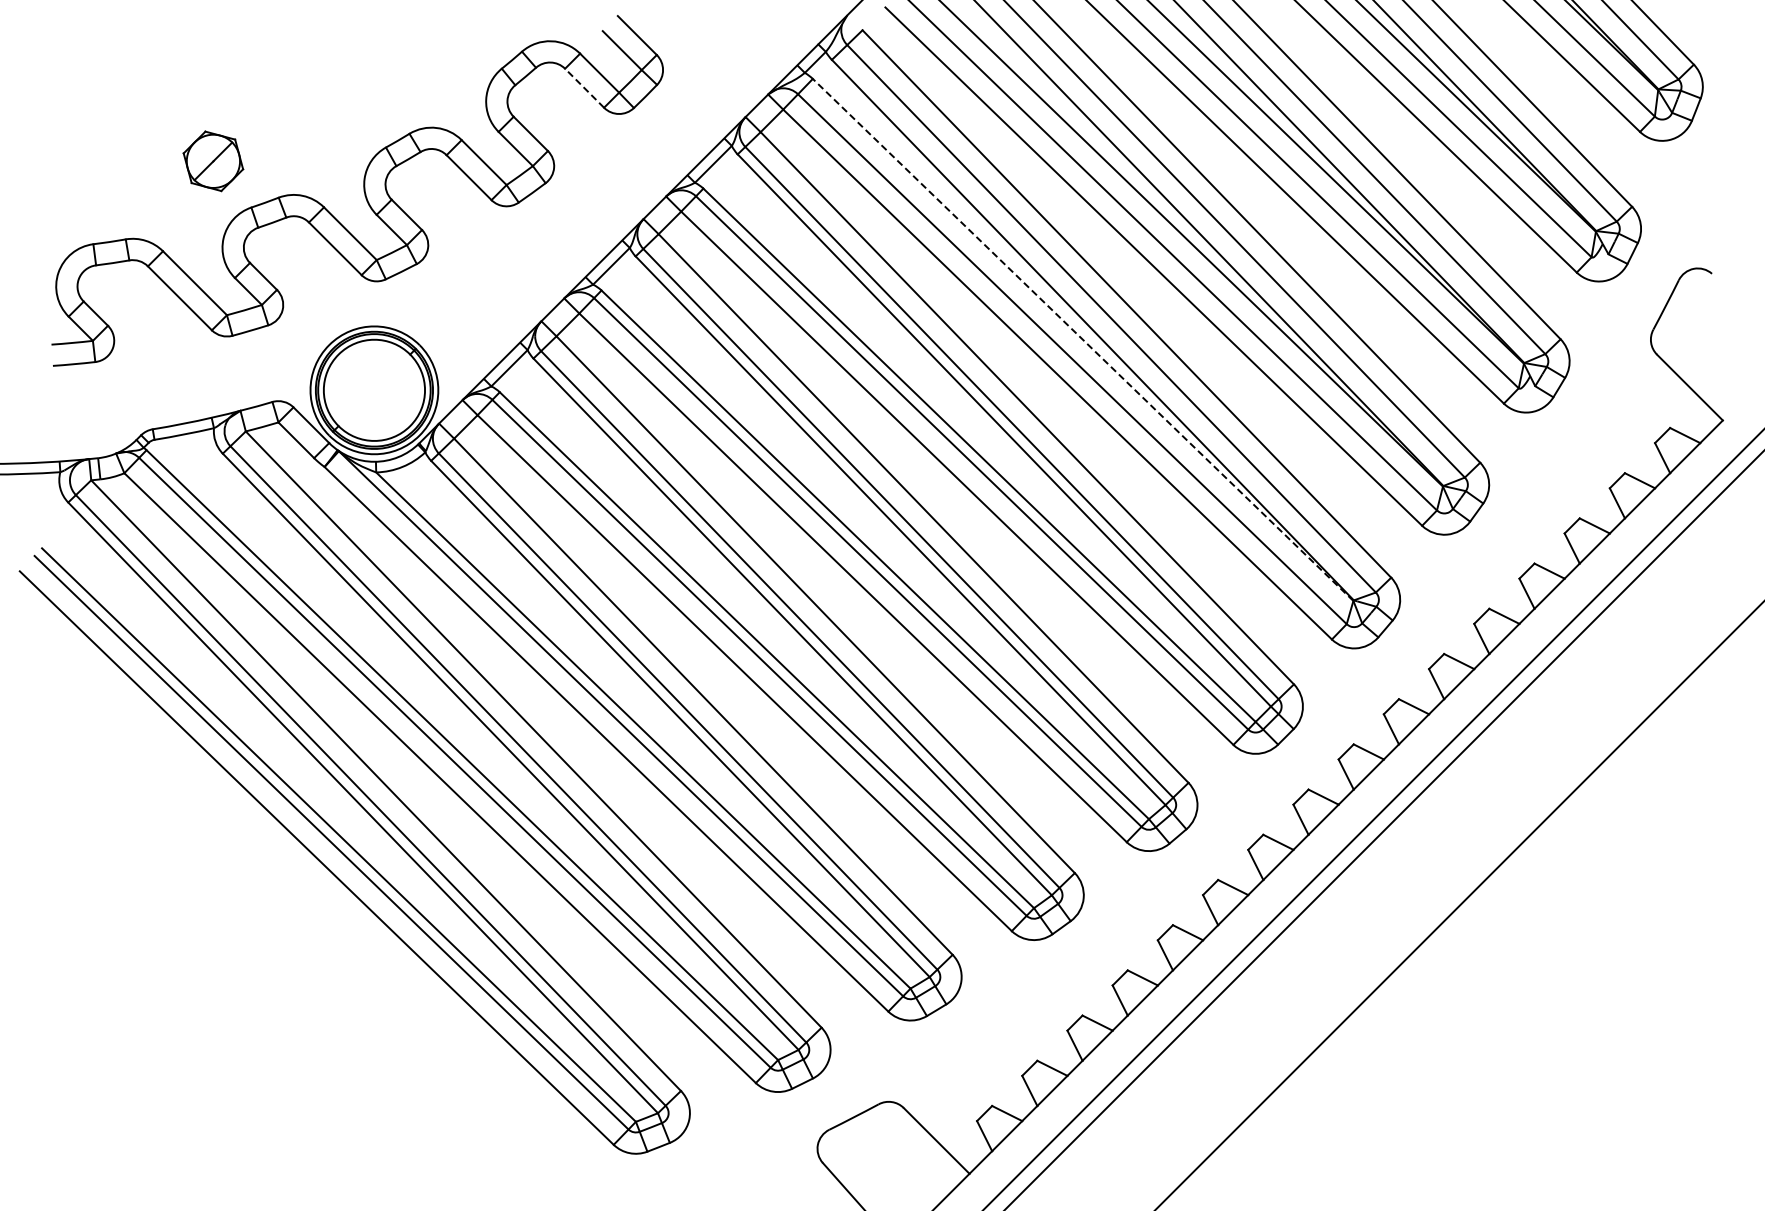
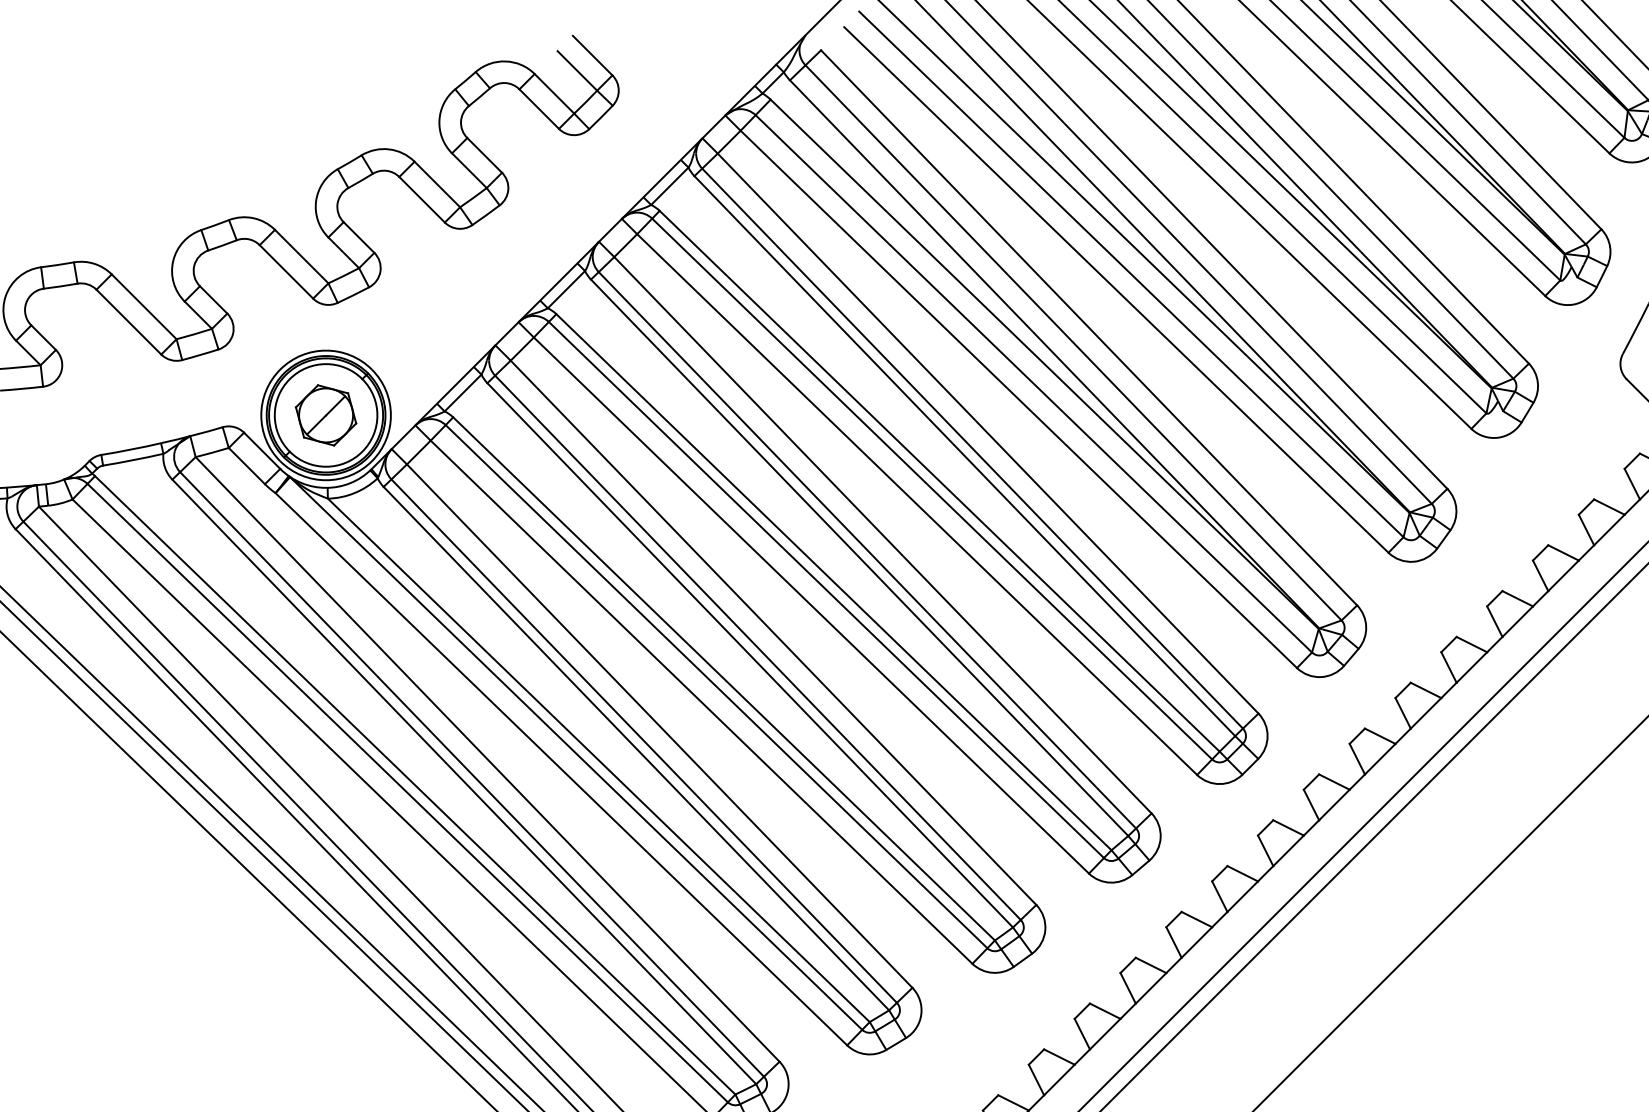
line: (584, 88) -> (539, 109), dashed -> solid
part: (213, 161) -> (326, 415), moved
line: (1083, 339) -> (1045, 363), dashed -> solid

